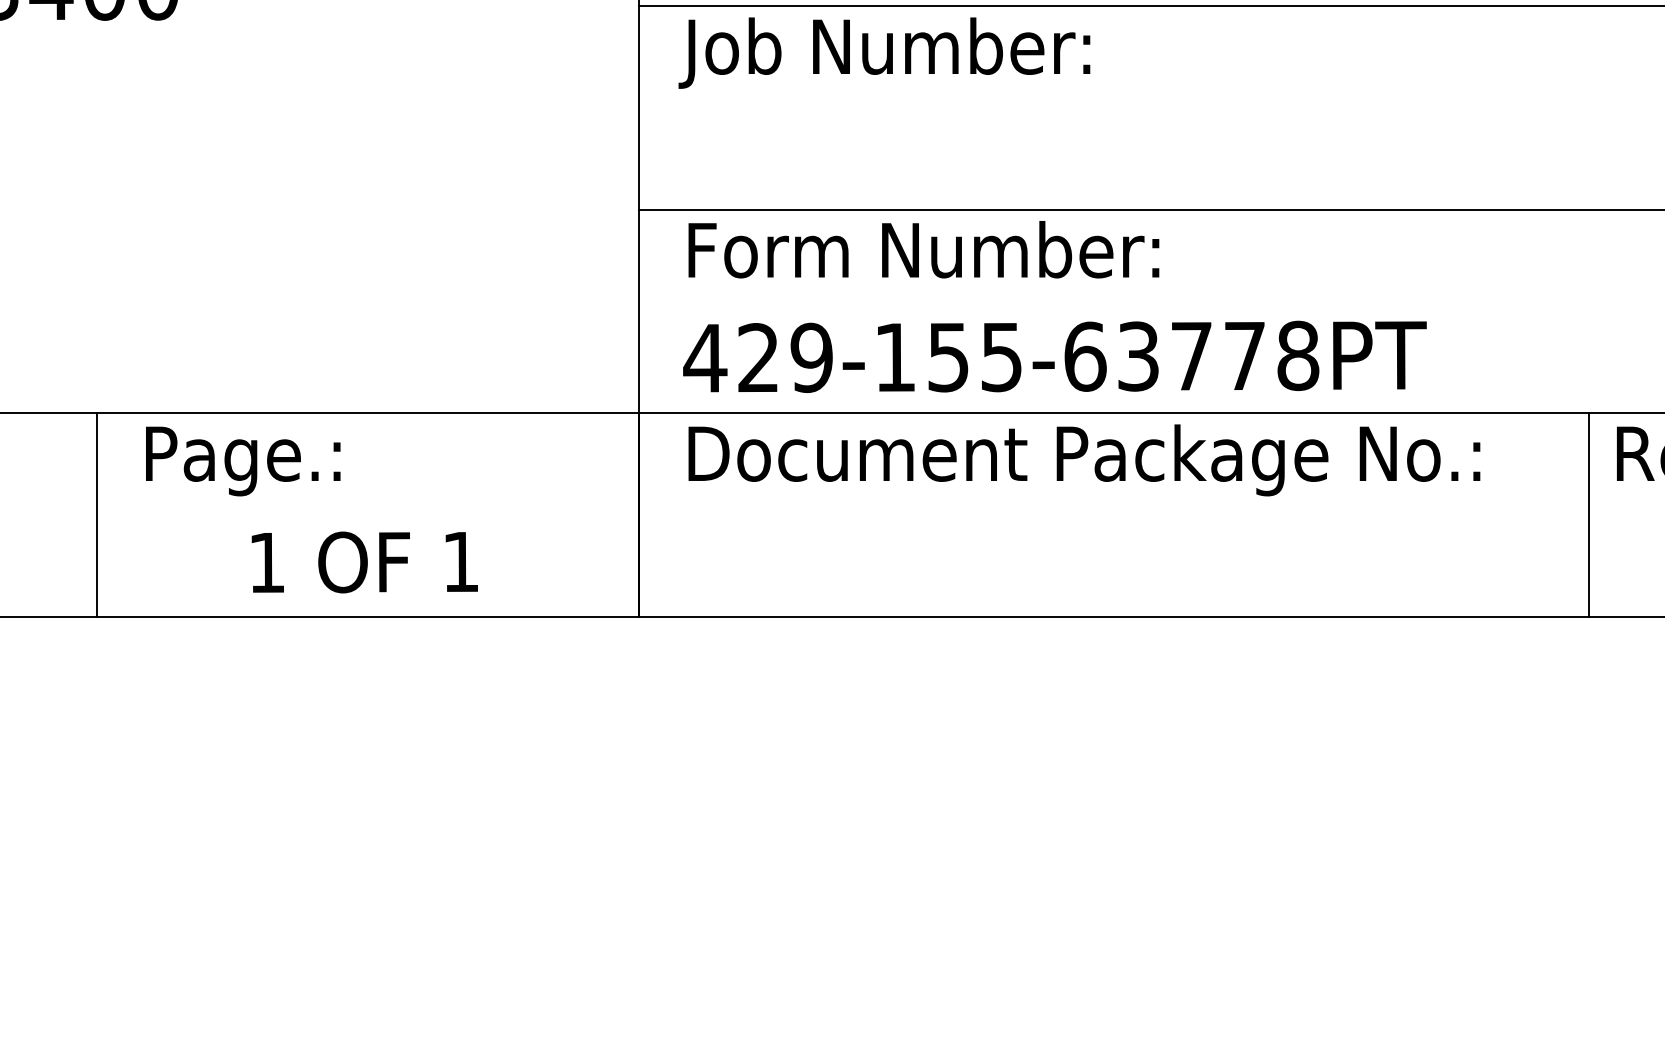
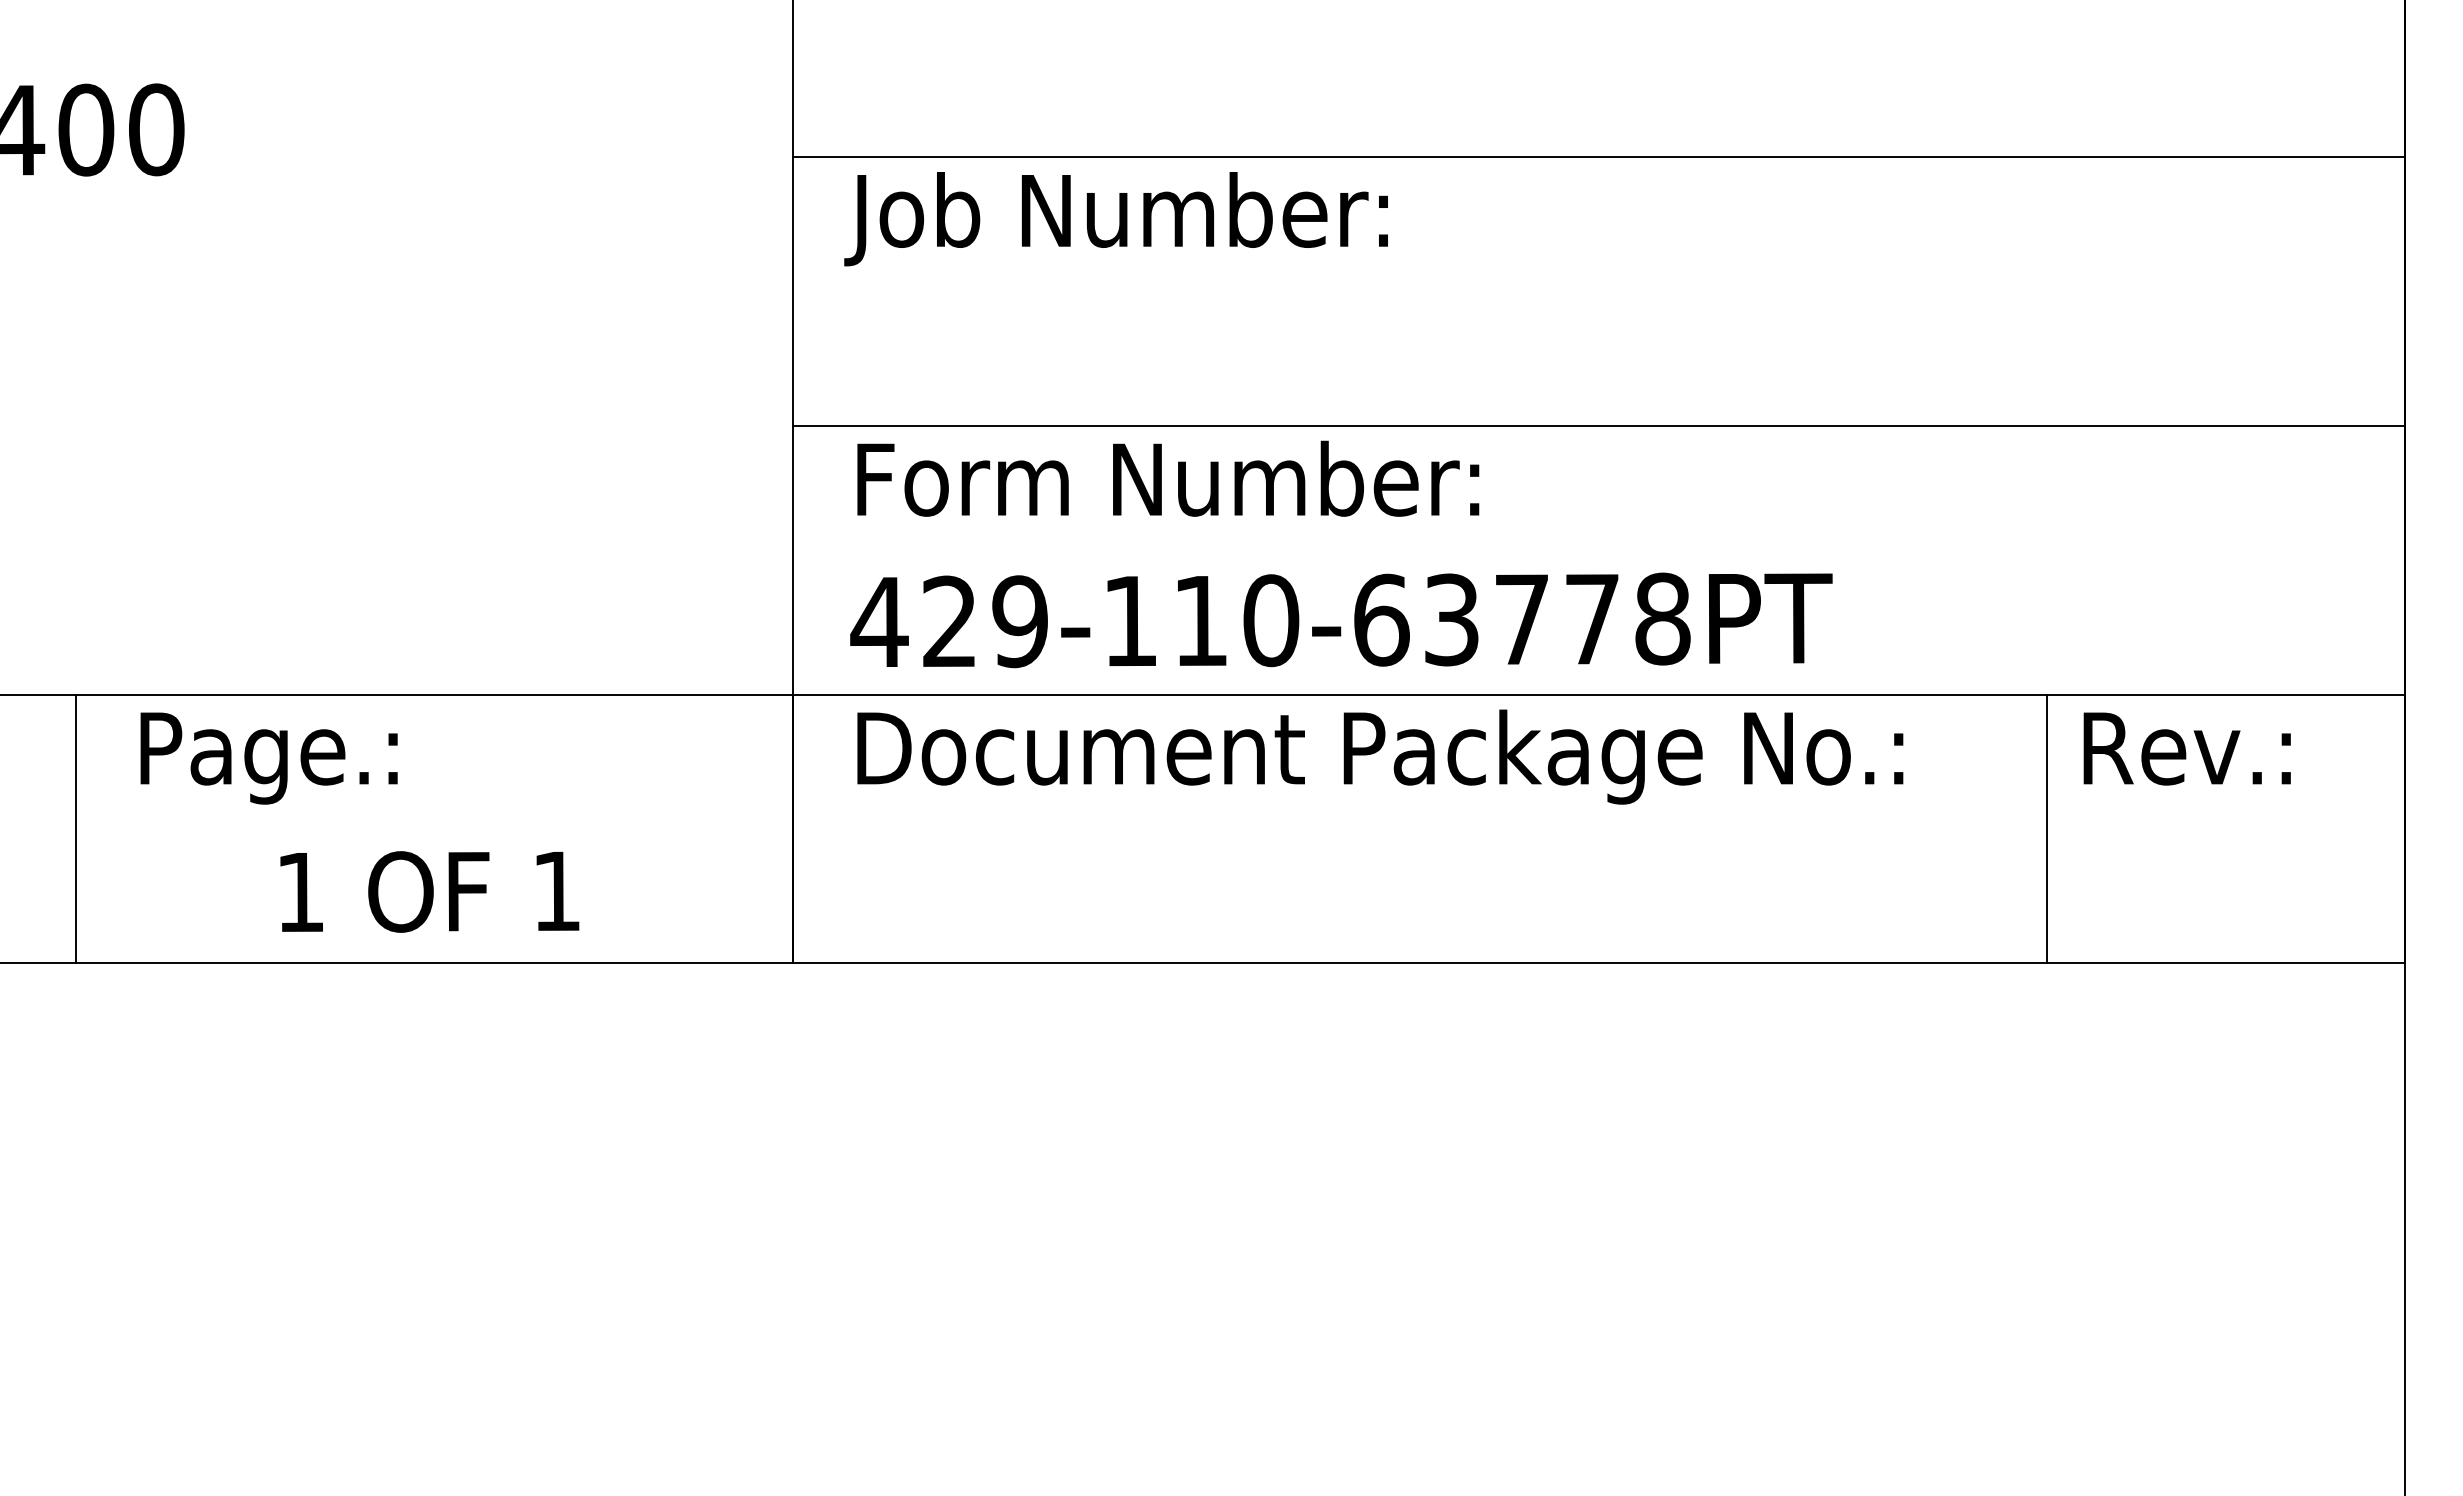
text: (975, 356) -> (1236, 620), 429-155-63778PT -> 429-110-63778PT

